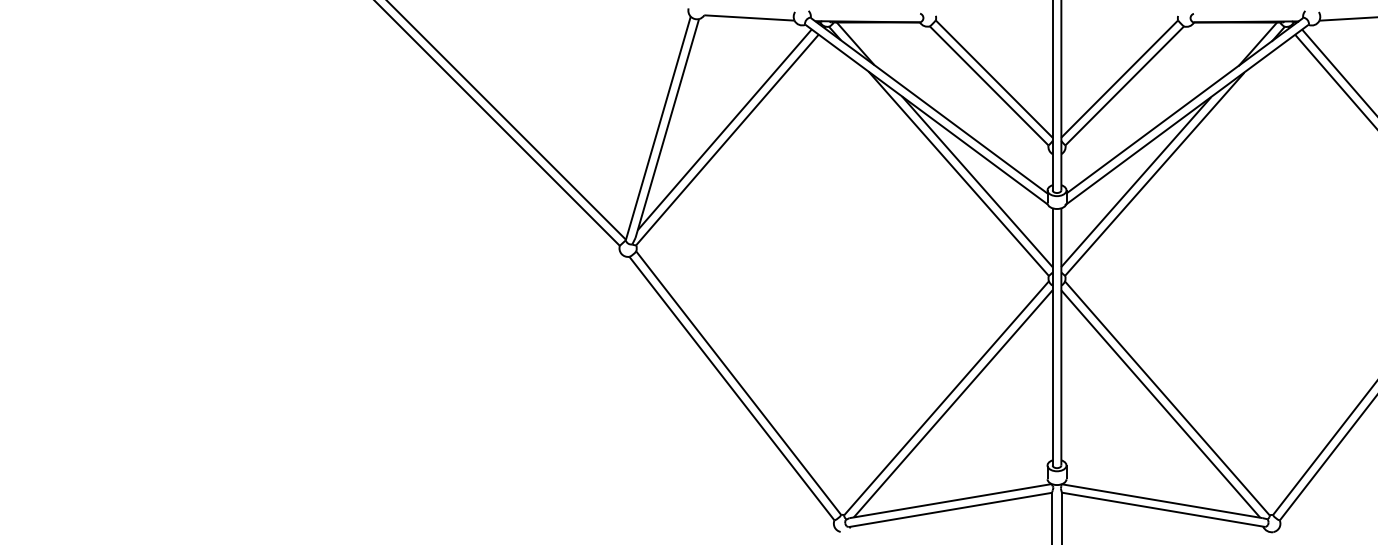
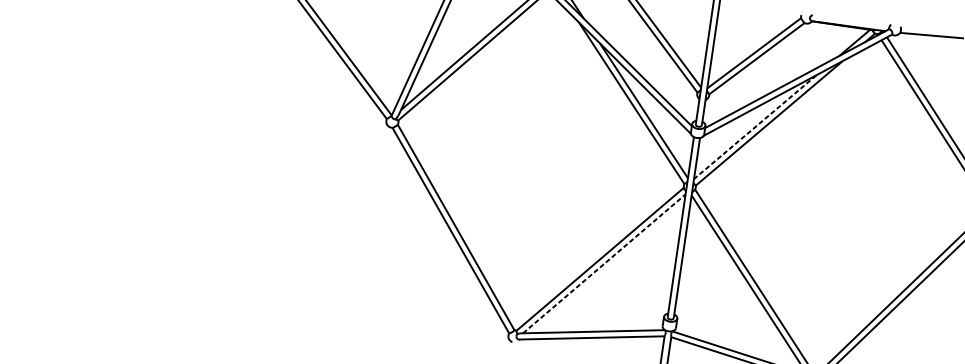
line: (1135, 182) -> (754, 127), solid -> dashed
line: (953, 403) -> (604, 263), solid -> dashed

